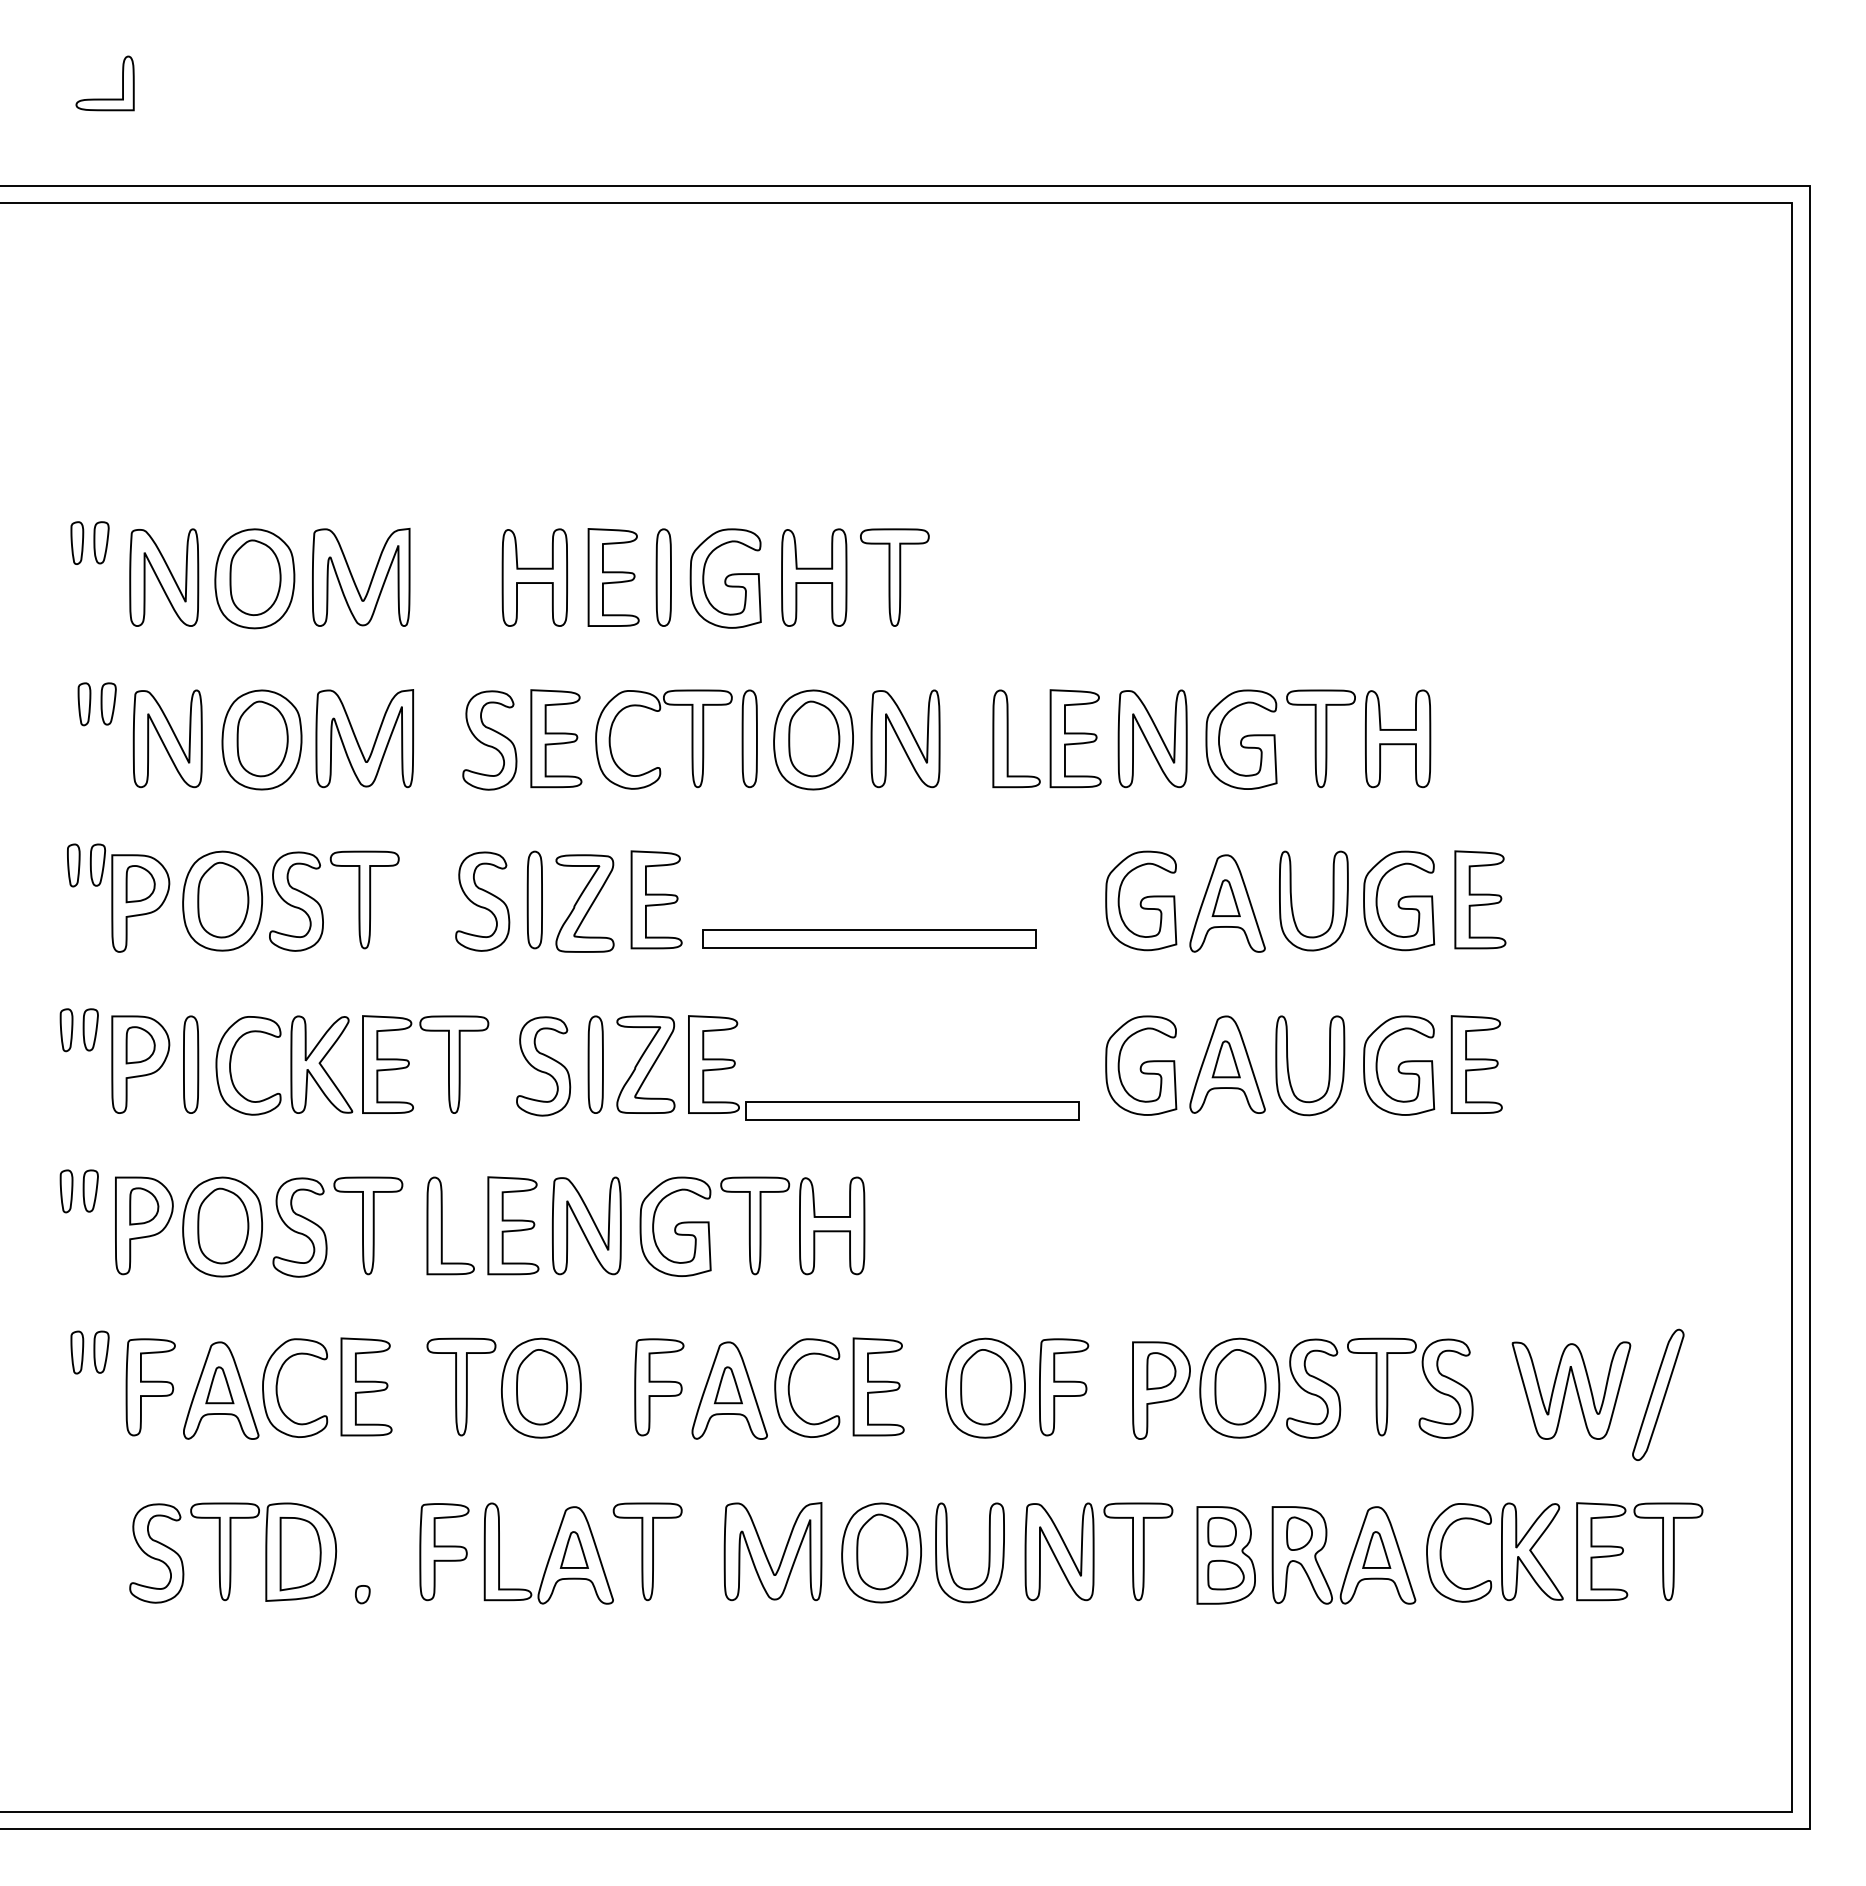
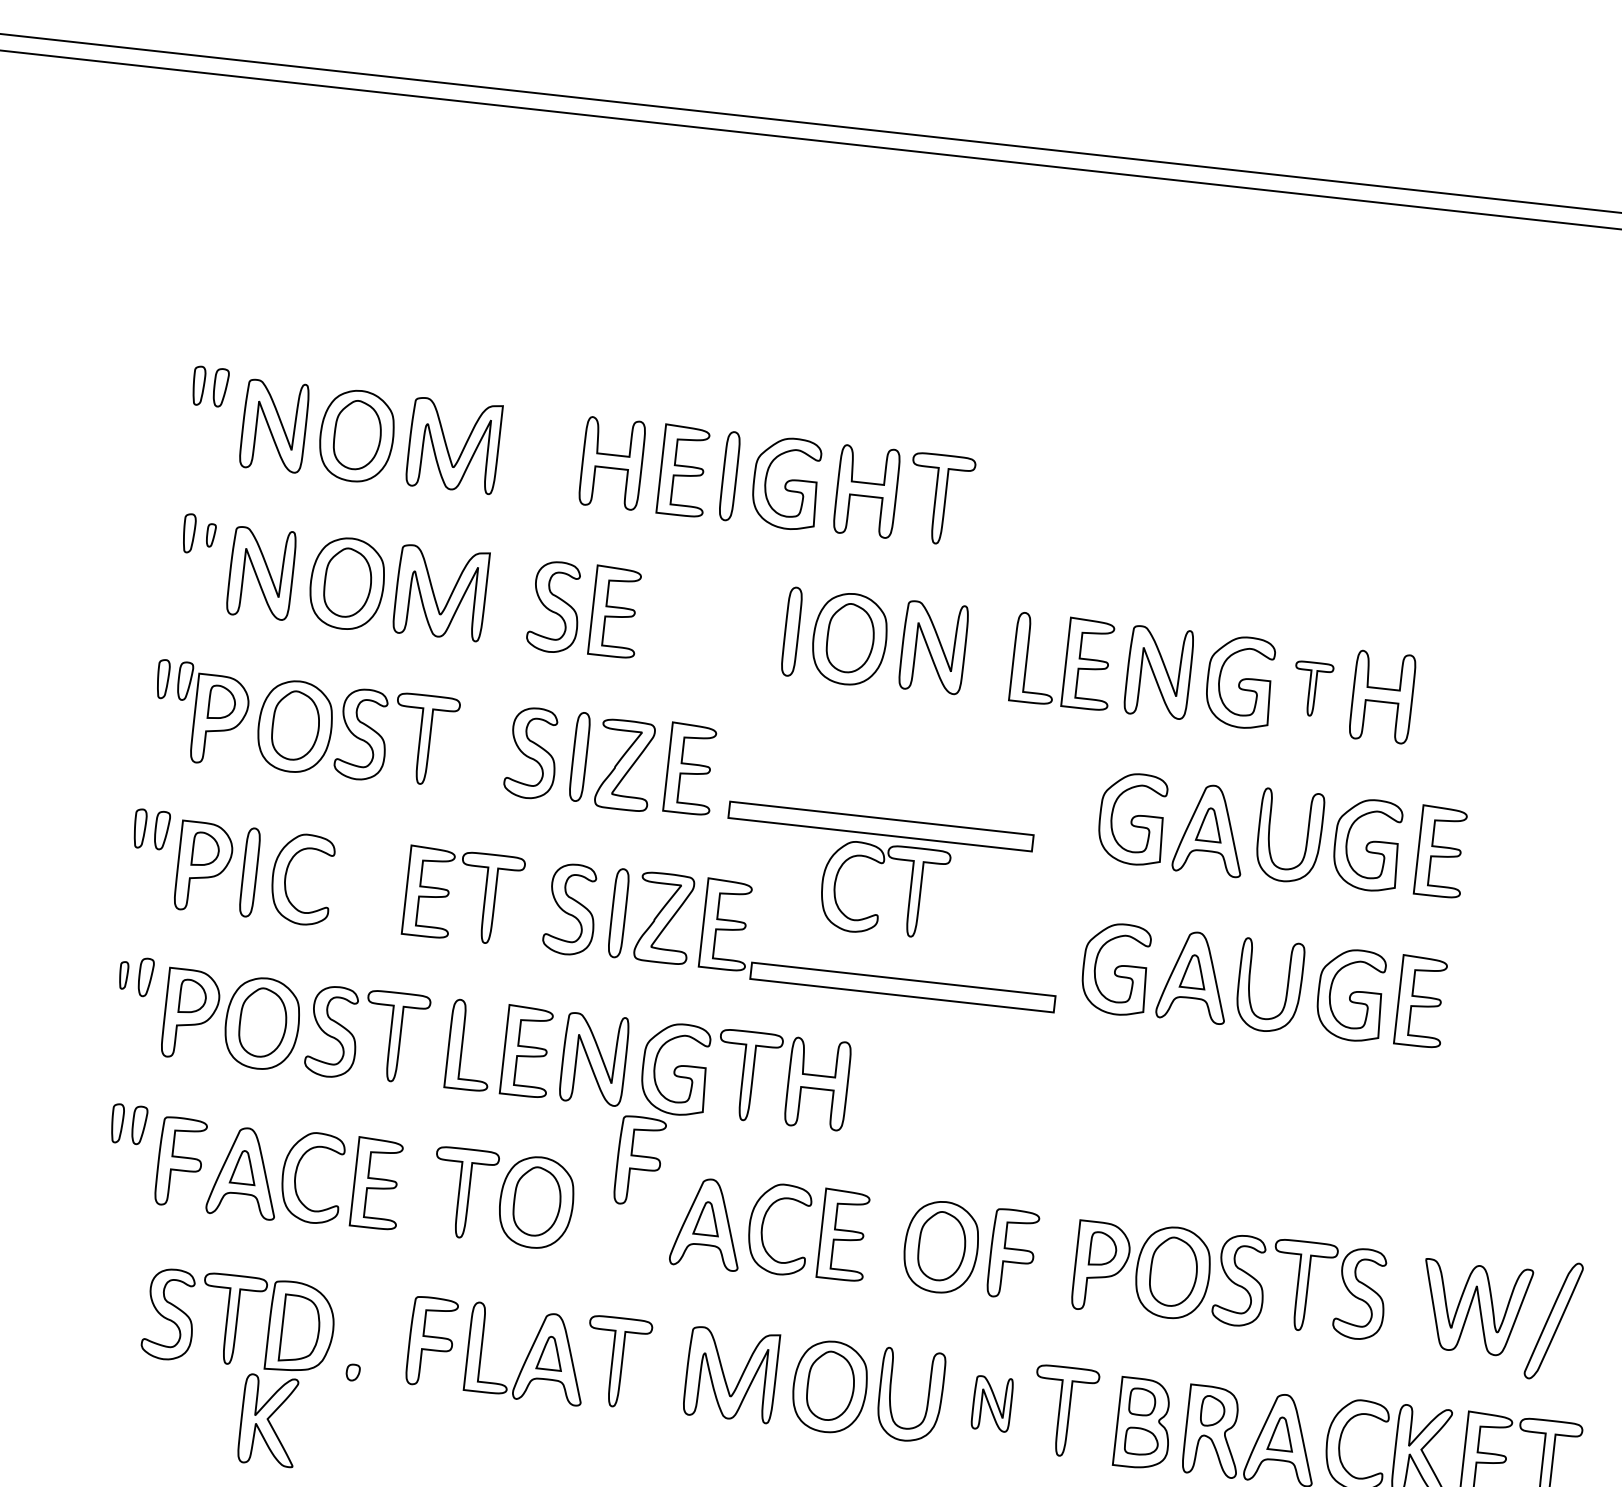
part: (108, 703) -> (211, 535), size x0.6
part: (1320, 738) -> (1311, 688), size x0.6
part: (691, 739) -> (909, 892), moved
part: (321, 1064) -> (269, 1420), moved
part: (66, 1191) -> (123, 975), size x0.7
part: (659, 1387) -> (639, 1161), moved
part: (1059, 1551) -> (992, 1403), size x0.6

